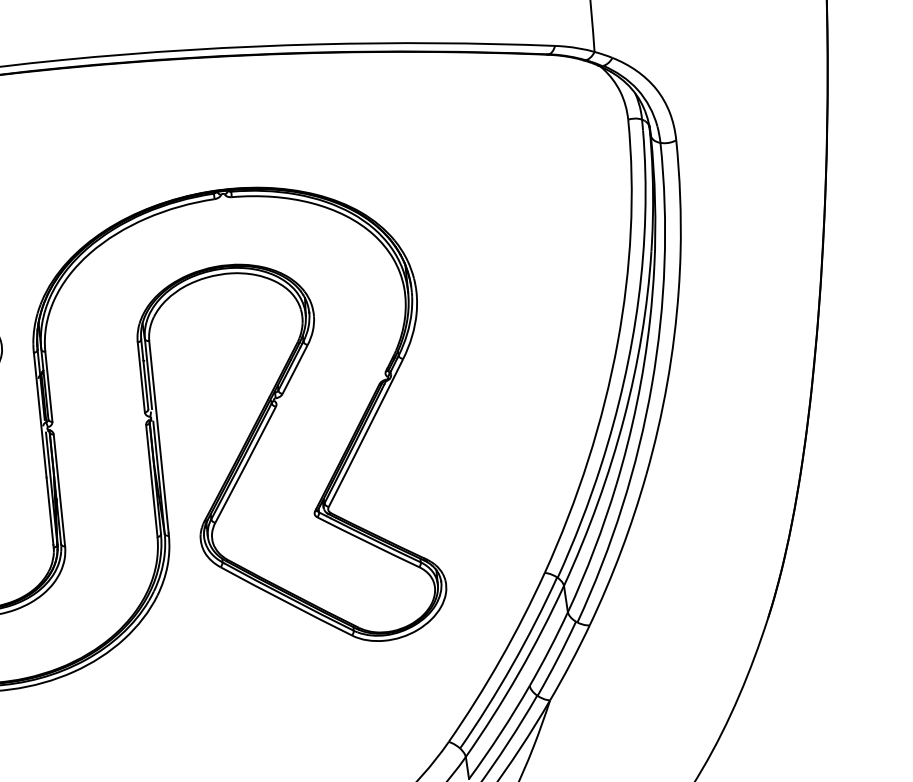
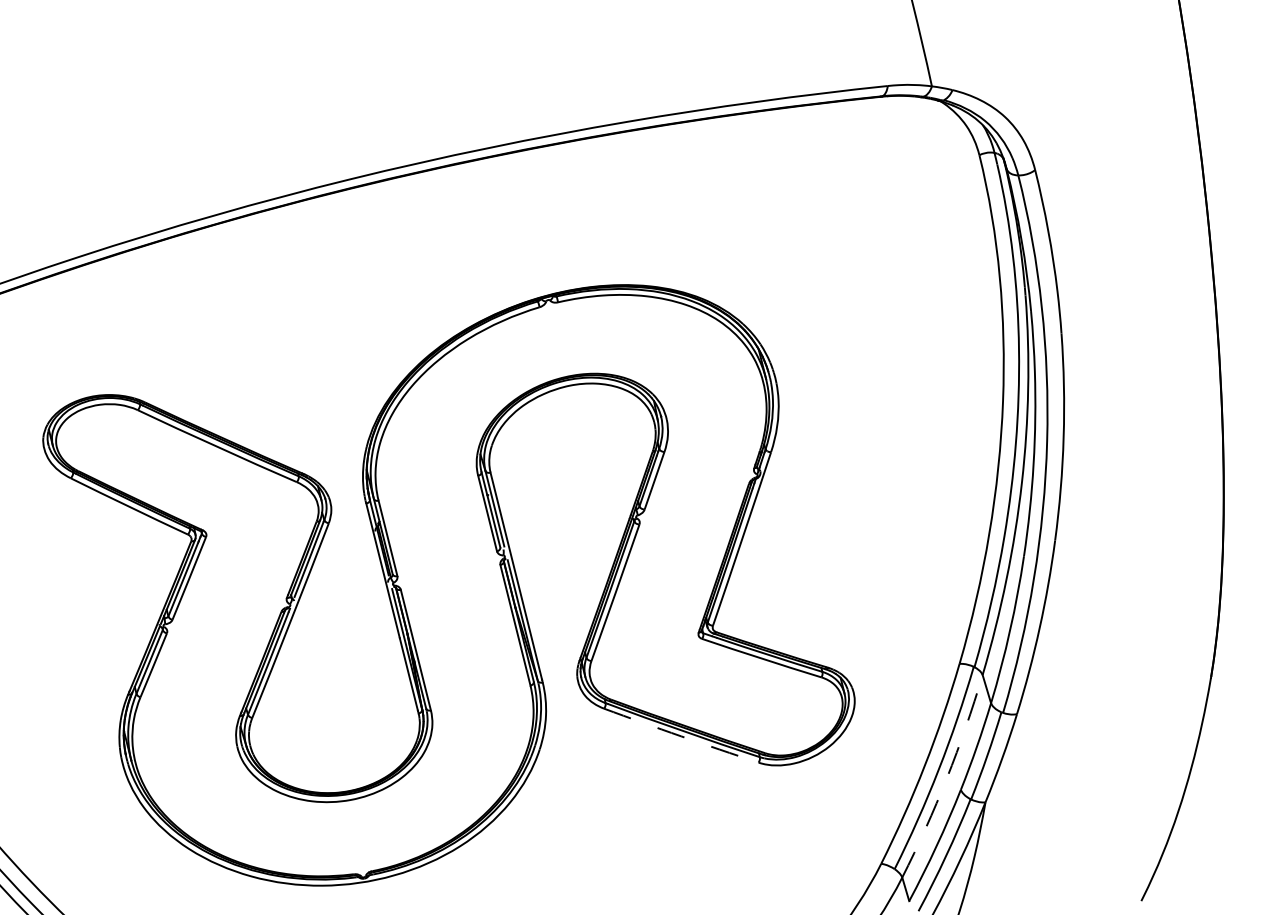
arc: (286, 602) -> (681, 736), solid -> dashed
arc: (518, 673) -> (946, 778), solid -> dashed

